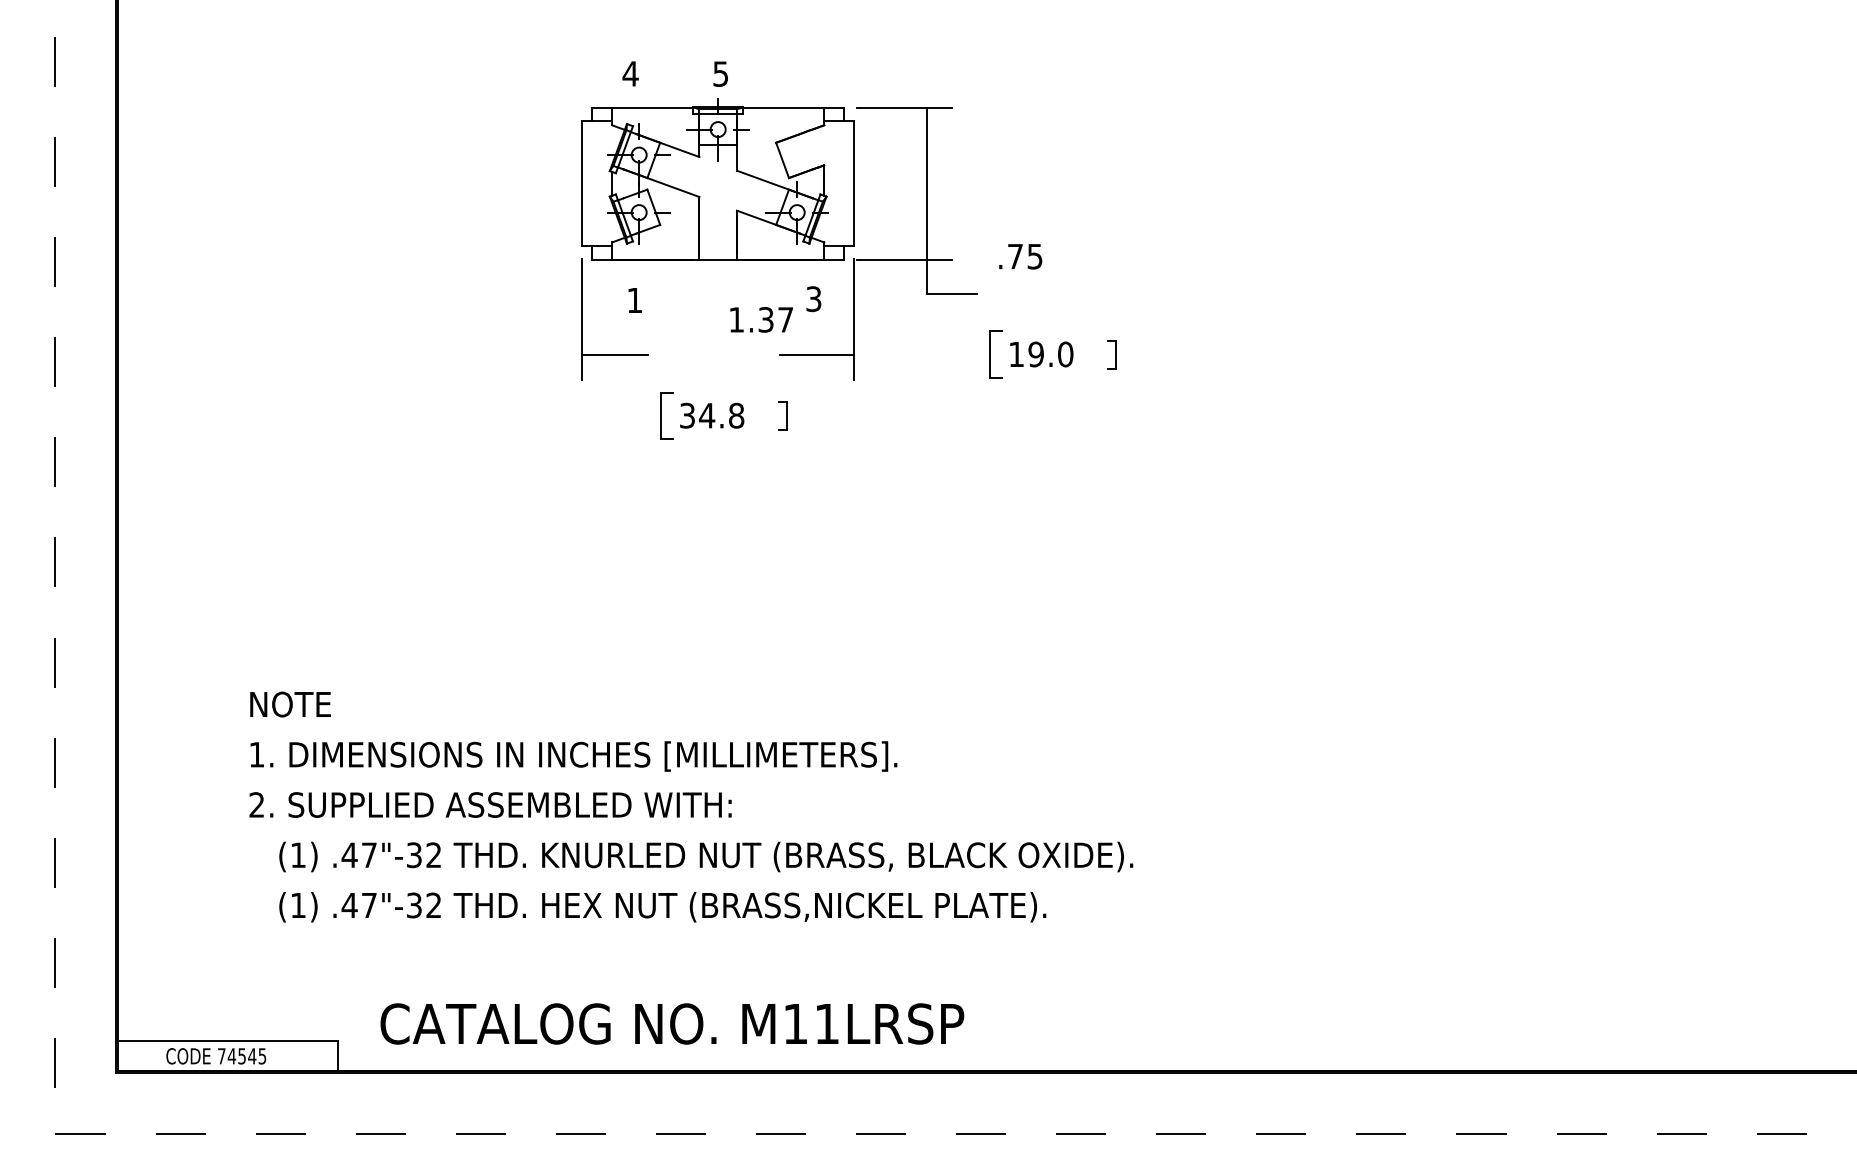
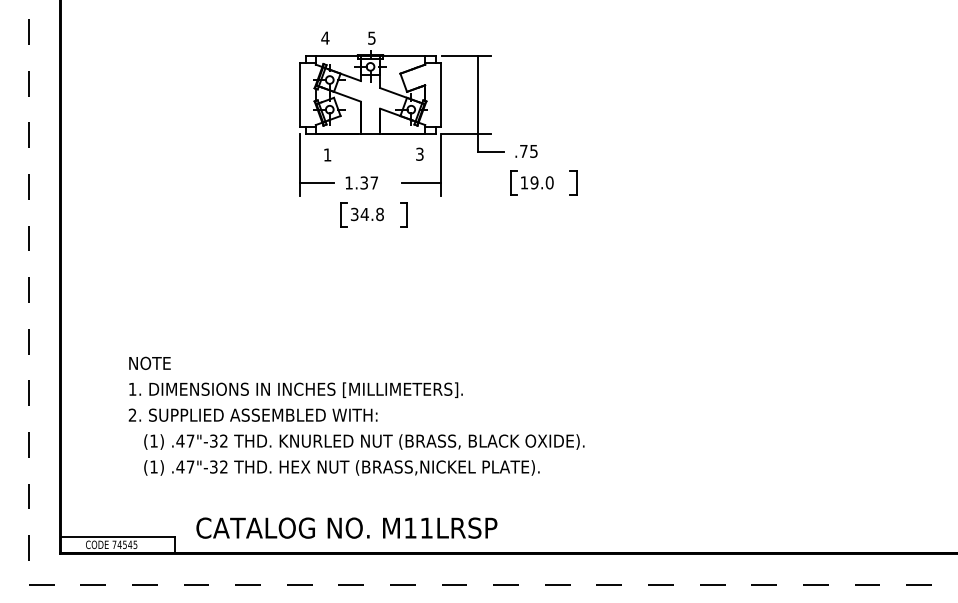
text: (1020, 256) -> (526, 151), moved
text: (760, 318) -> (361, 182), moved
part: (1111, 353) -> (573, 182), size x1.67
part: (782, 415) -> (403, 214), size x1.67

